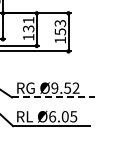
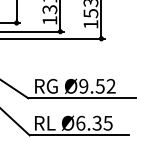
line: (53, 97) -> (81, 98), dashed -> solid
text: (64, 116) -> (96, 122), Ø6.05 -> Ø6.35

